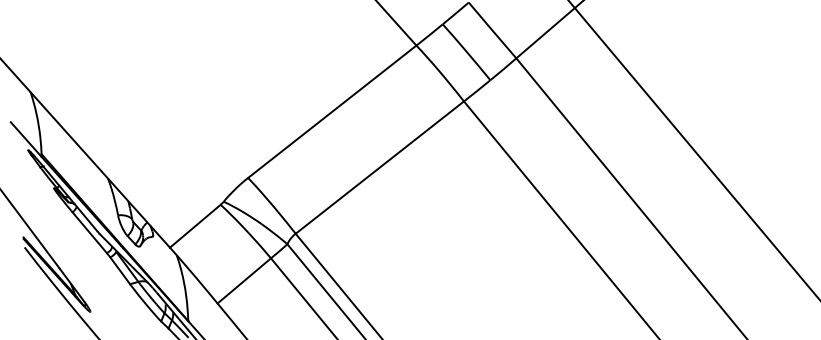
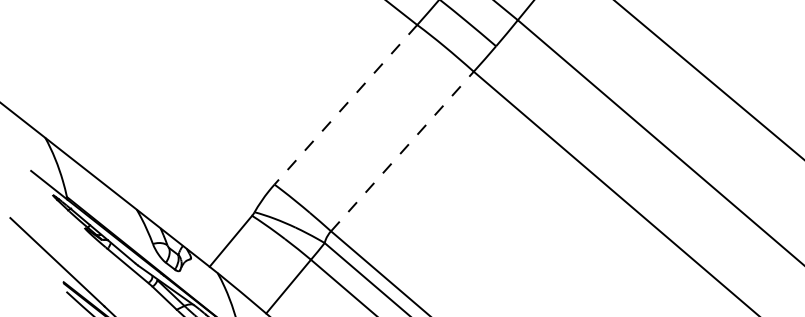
line: (331, 112) -> (345, 105), solid -> dashed
line: (380, 167) -> (403, 151), solid -> dashed

